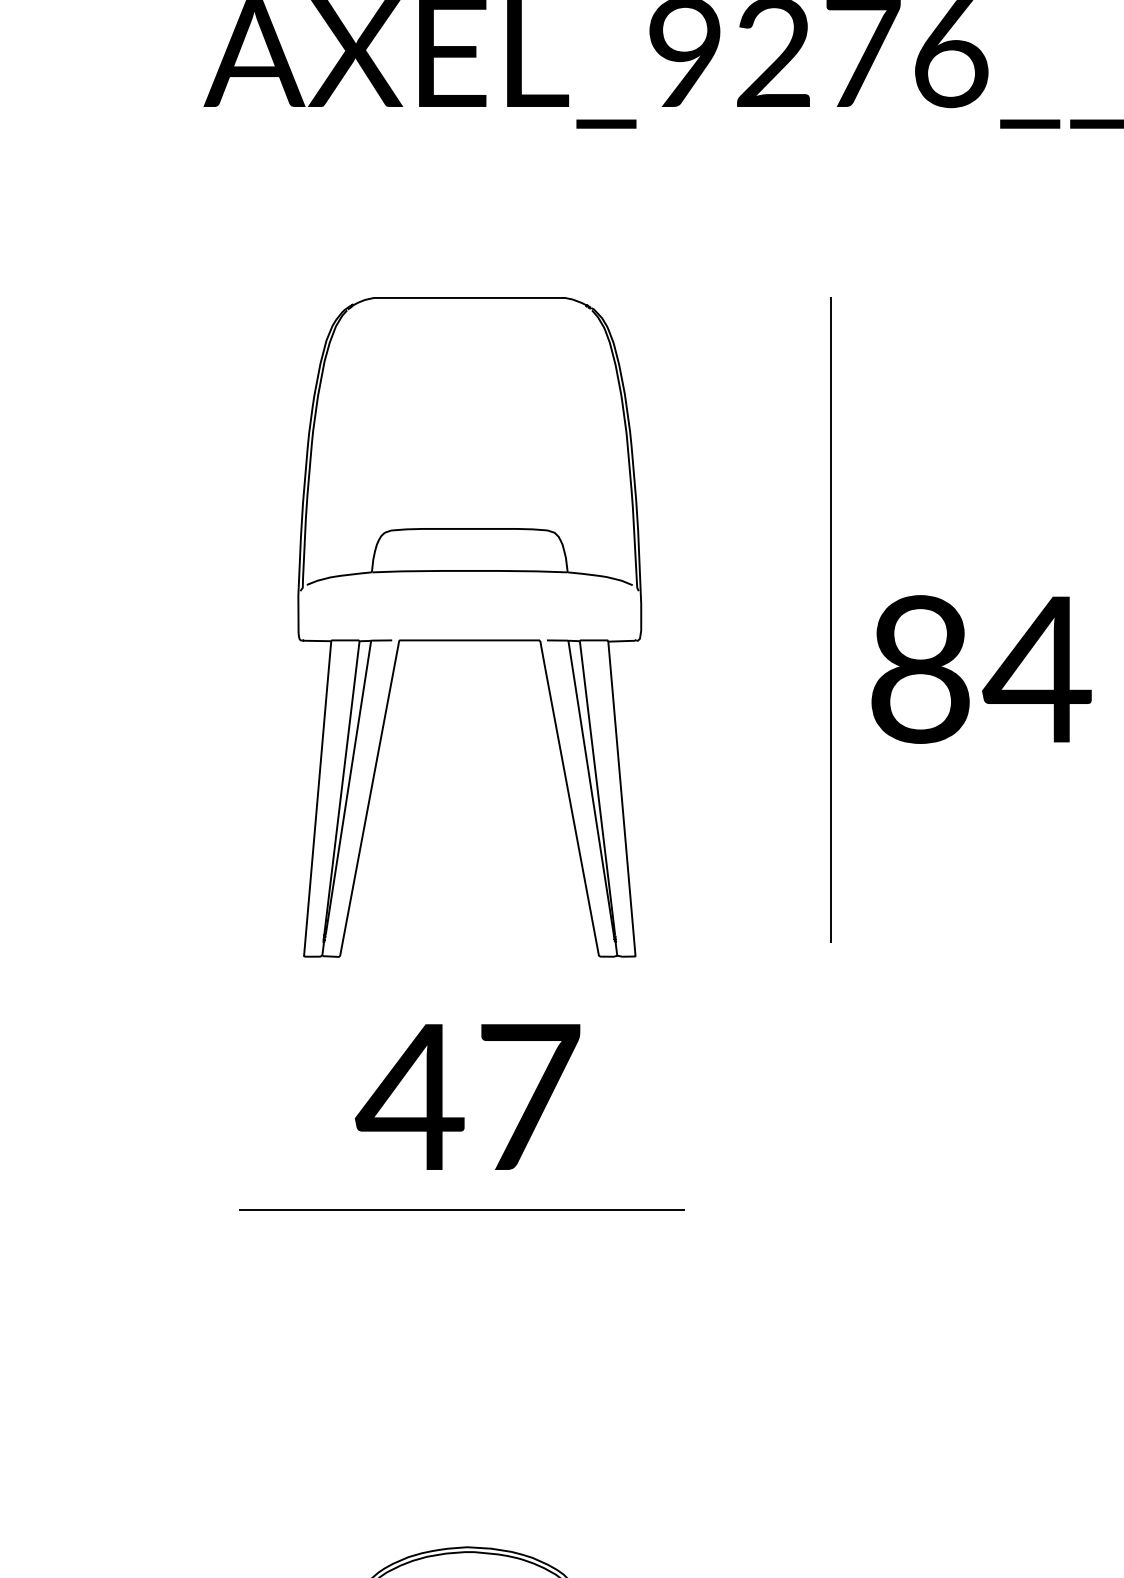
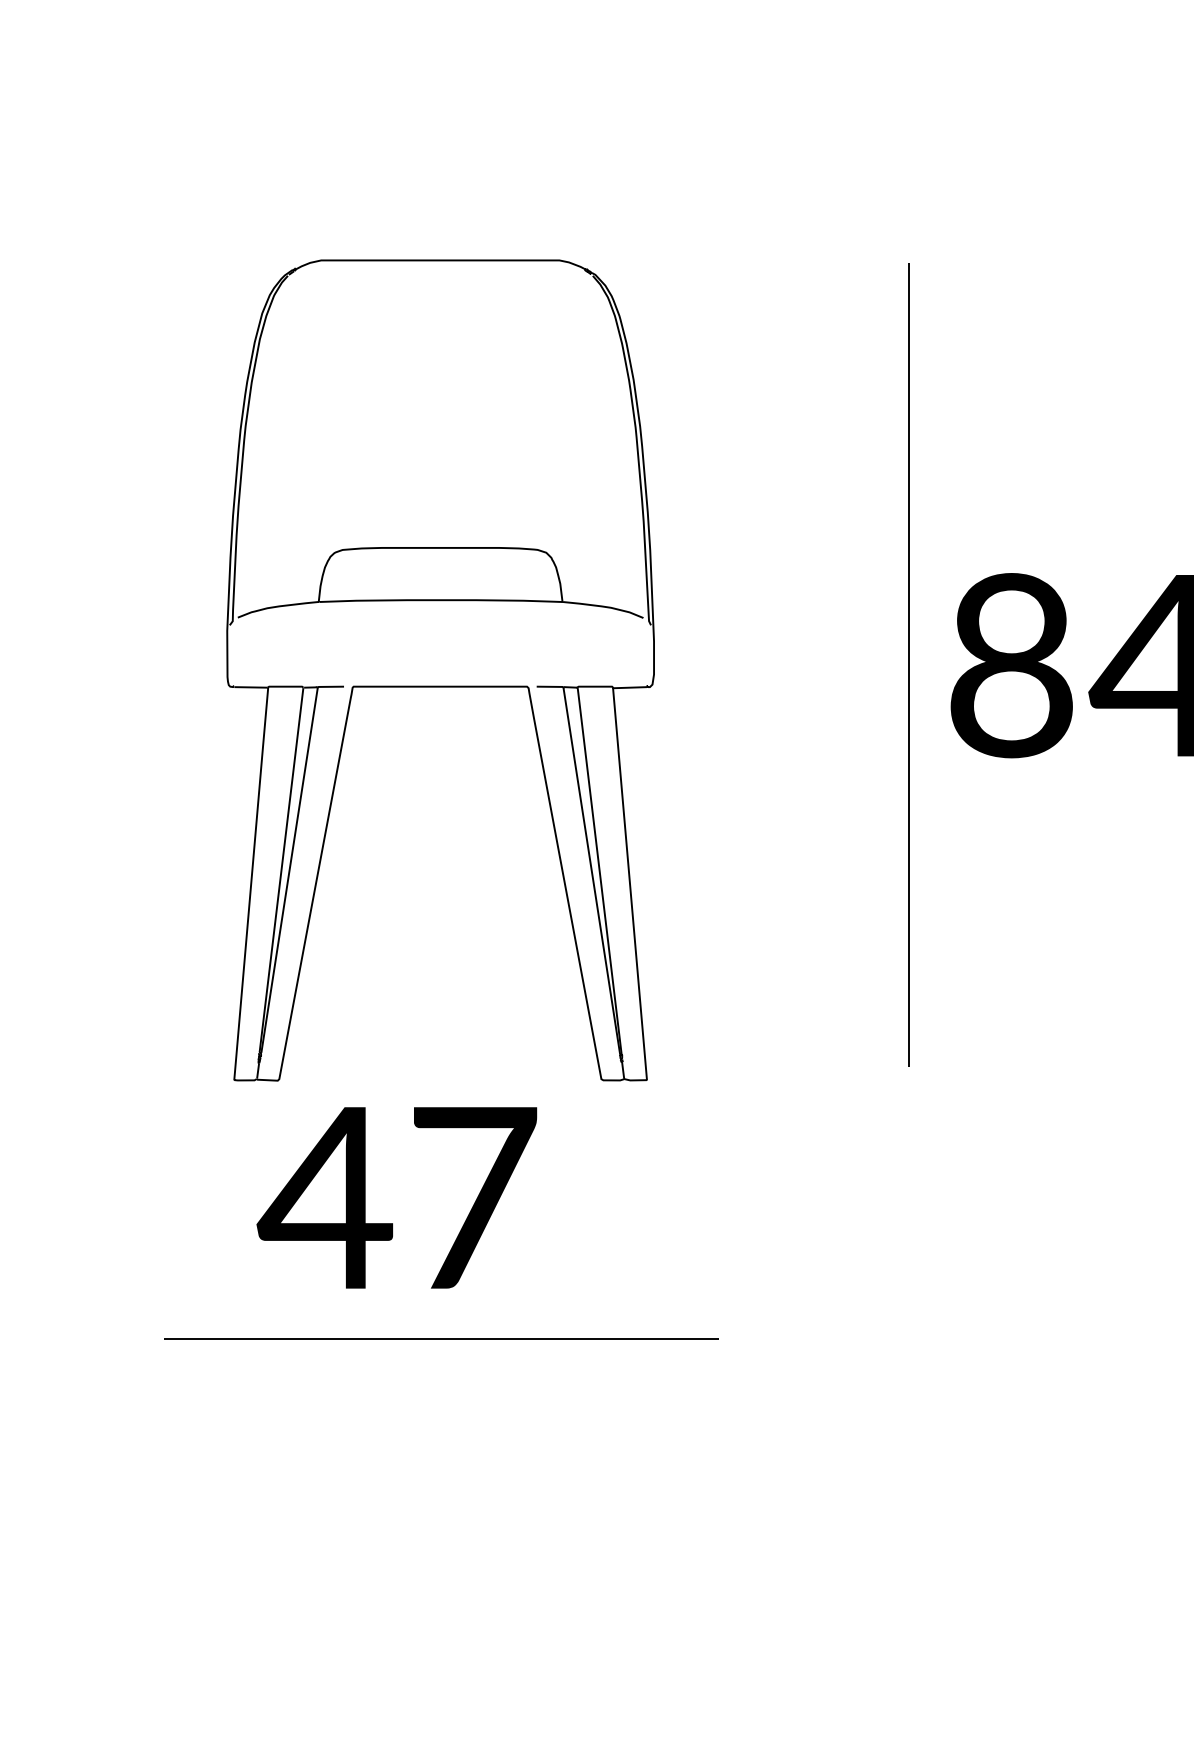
line: (830, 619) -> (908, 664), moved
part: (469, 627) -> (440, 670), moved
text: (467, 1096) -> (396, 1197), moved

